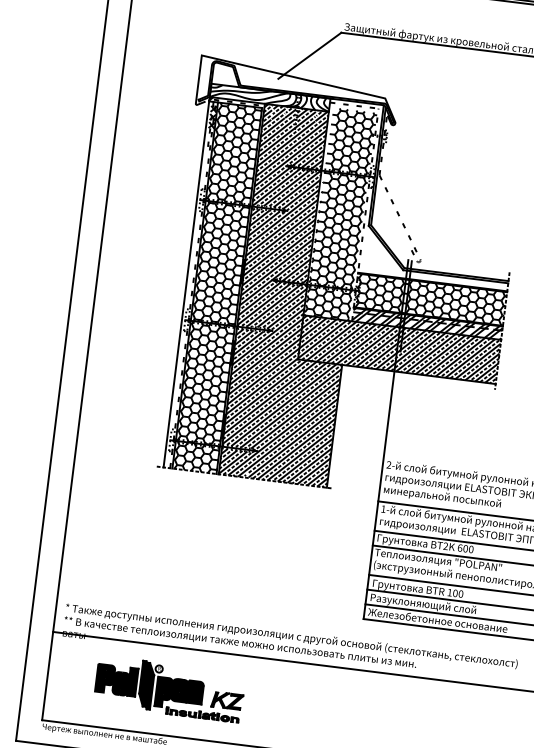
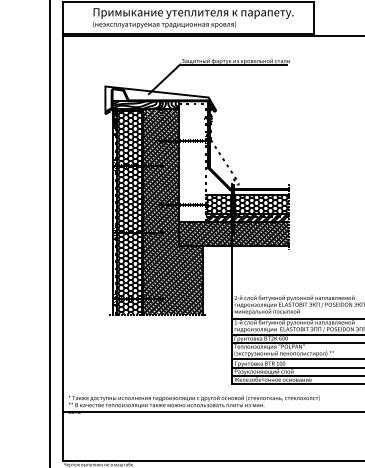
hatch: (341, 213) -> (192, 163), removed
part: (168, 688) -> (130, 435), removed

